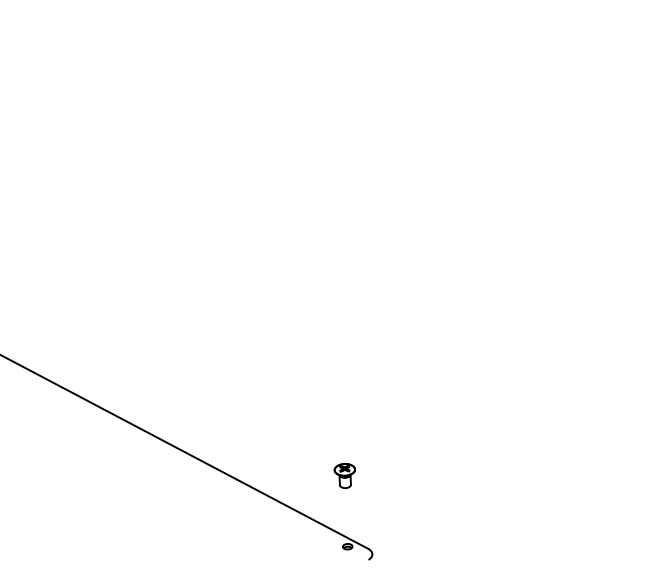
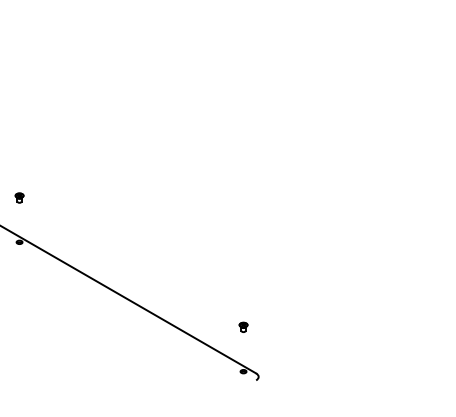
part: (344, 474) -> (243, 326), size x0.62

